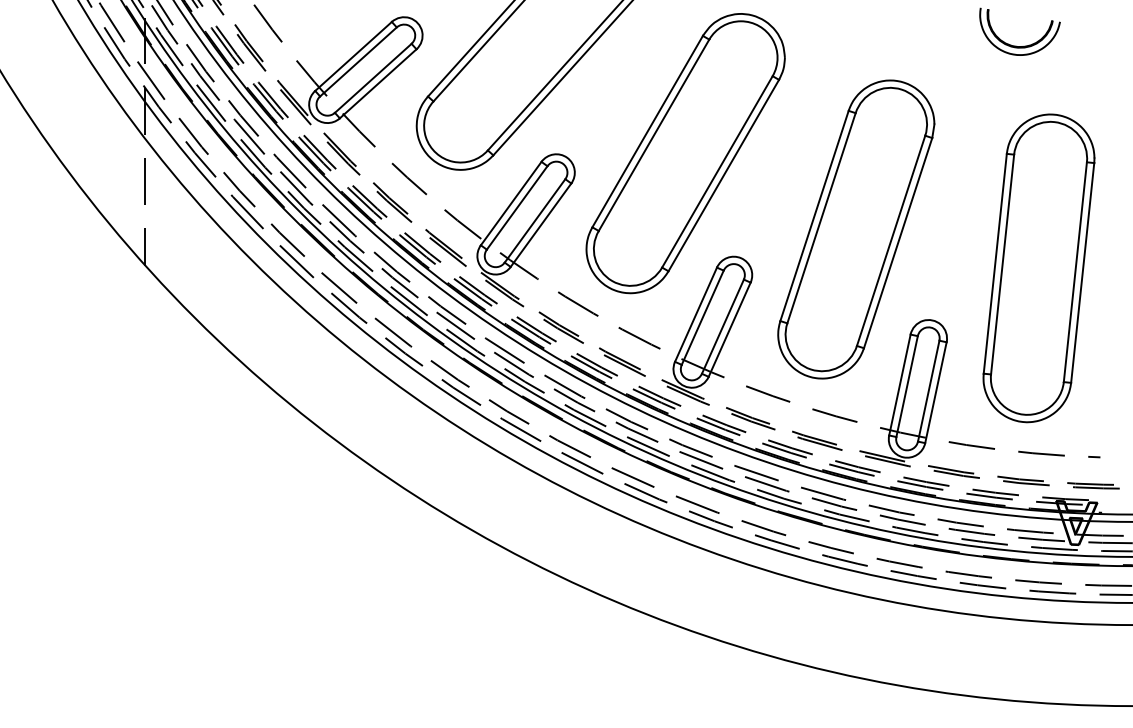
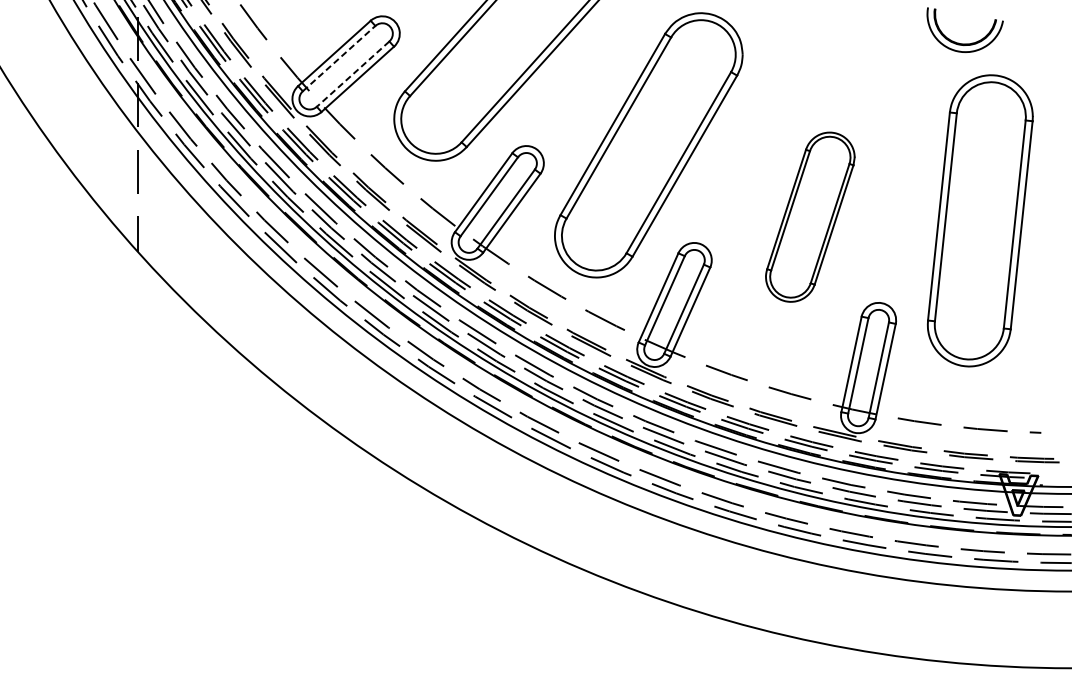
line: (358, 61) -> (339, 58), solid -> dashed
line: (373, 78) -> (353, 74), solid -> dashed
part: (856, 229) -> (810, 217), size x0.6
part: (1038, 268) -> (979, 220), moved

